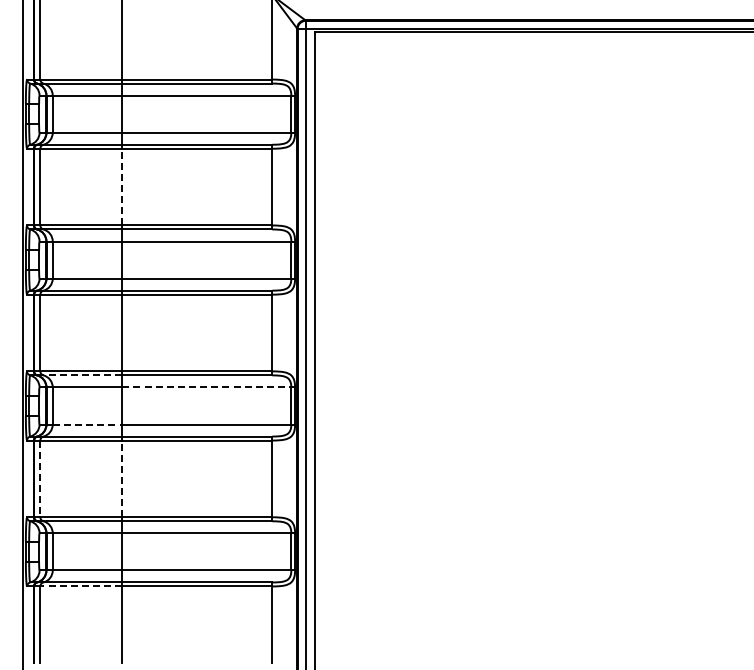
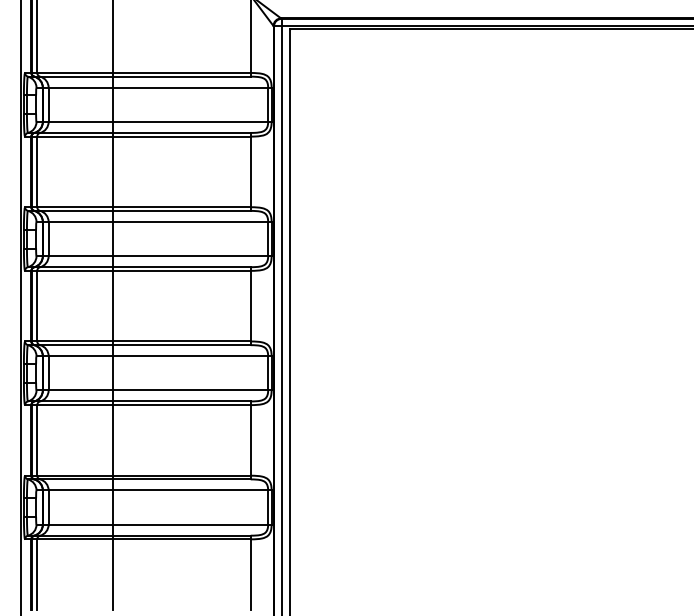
line: (122, 186) -> (112, 171), dashed -> solid
line: (82, 375) -> (76, 345), dashed -> solid
line: (206, 387) -> (190, 356), dashed -> solid
line: (87, 424) -> (80, 390), dashed -> solid
line: (122, 478) -> (112, 440), dashed -> solid
line: (40, 479) -> (37, 440), dashed -> solid
line: (81, 586) -> (75, 539), dashed -> solid

